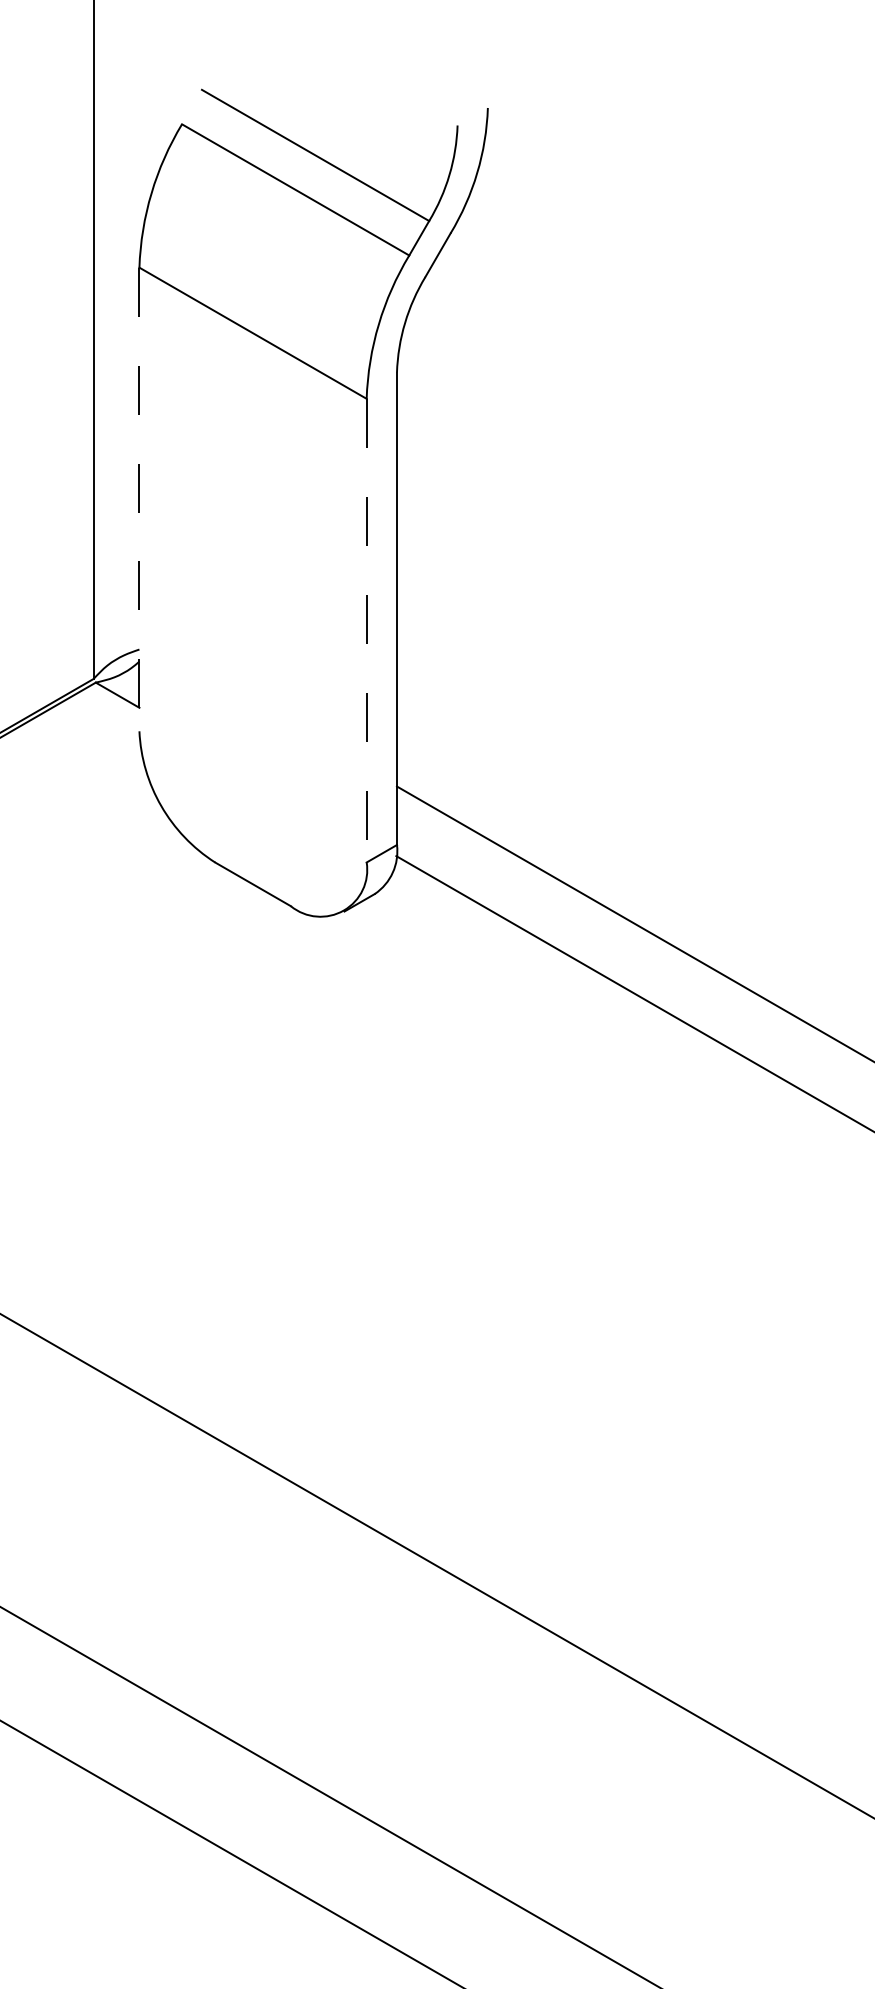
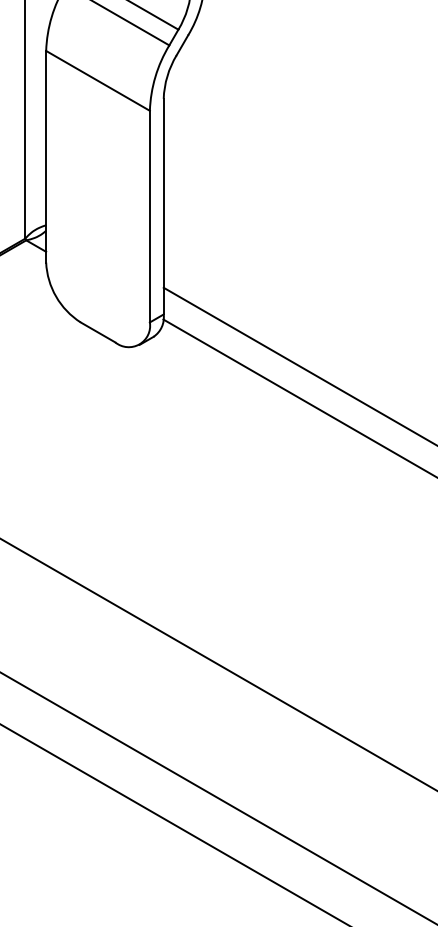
line: (140, 498) -> (46, 156), dashed -> solid
line: (365, 630) -> (149, 216), dashed -> solid

